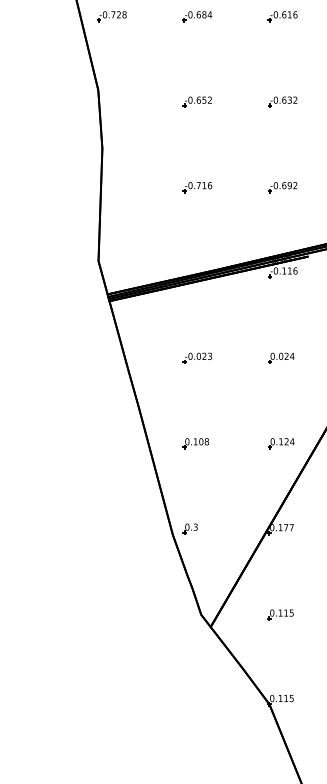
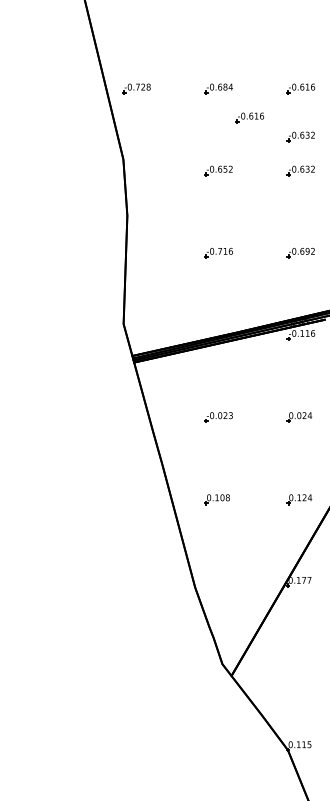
part: (229, 46) -> (249, 117), added
part: (282, 66) -> (300, 136), added
part: (189, 528) -> (211, 581), removed
part: (280, 615) -> (298, 664), removed

